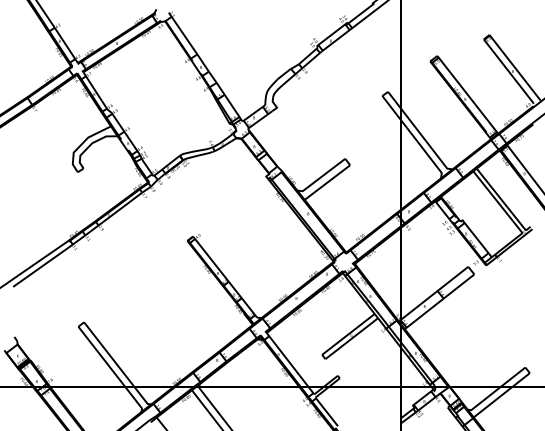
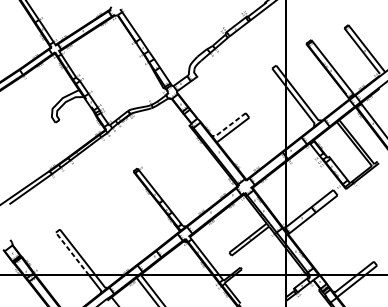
line: (320, 177) -> (228, 126), solid -> dashed
line: (101, 356) -> (72, 253), solid -> dashed

